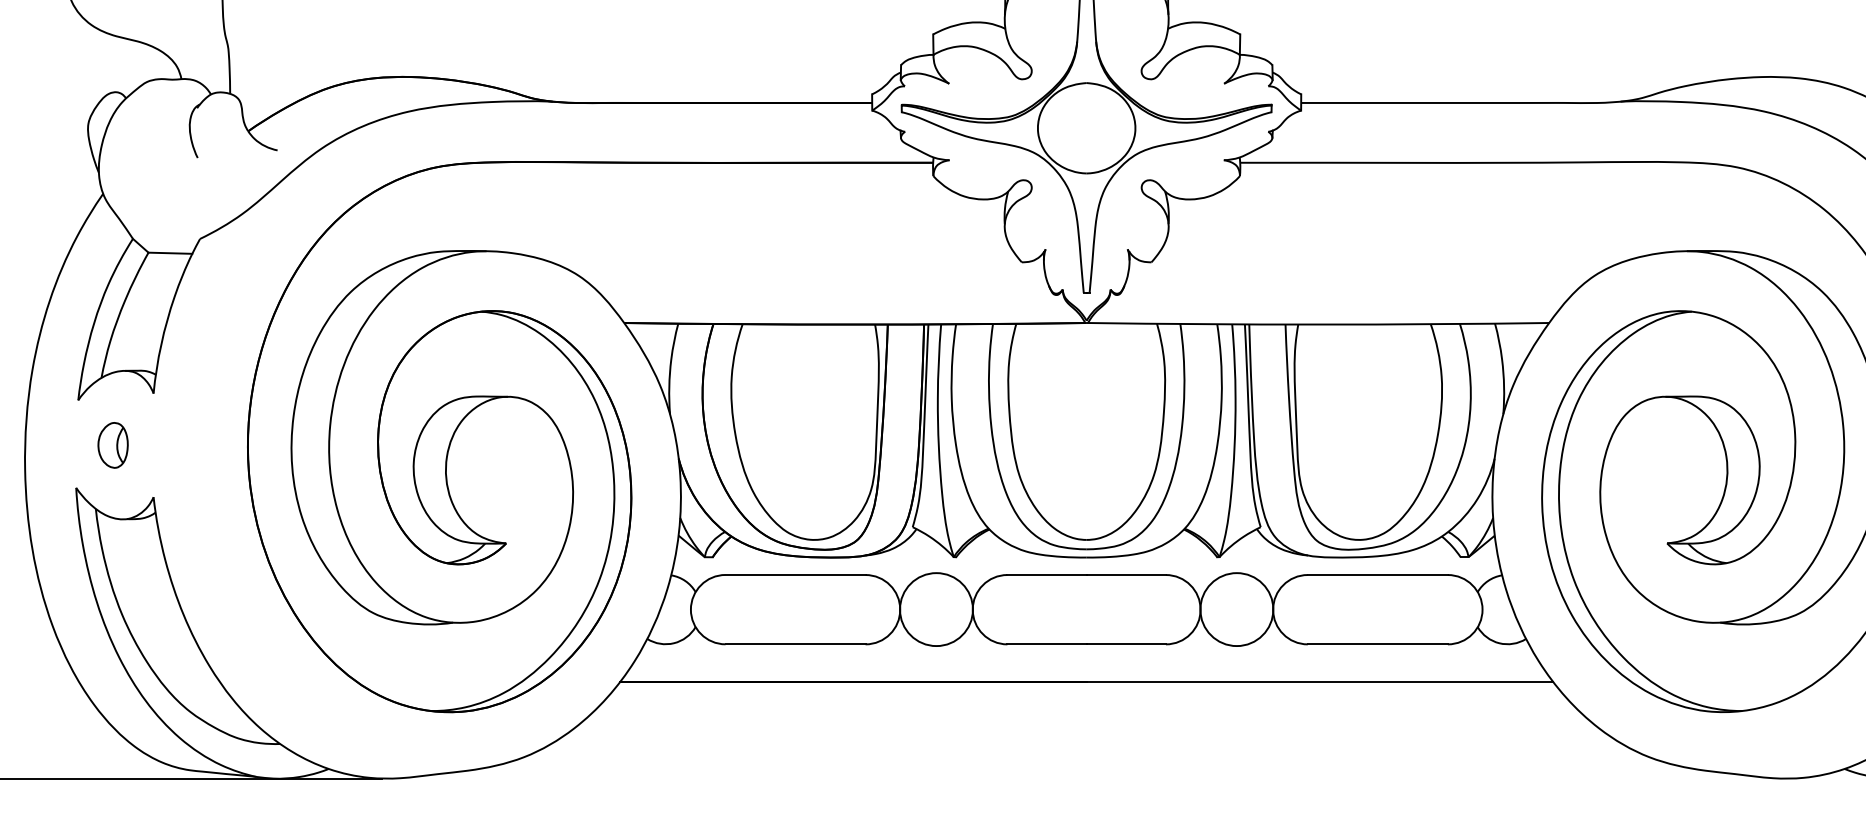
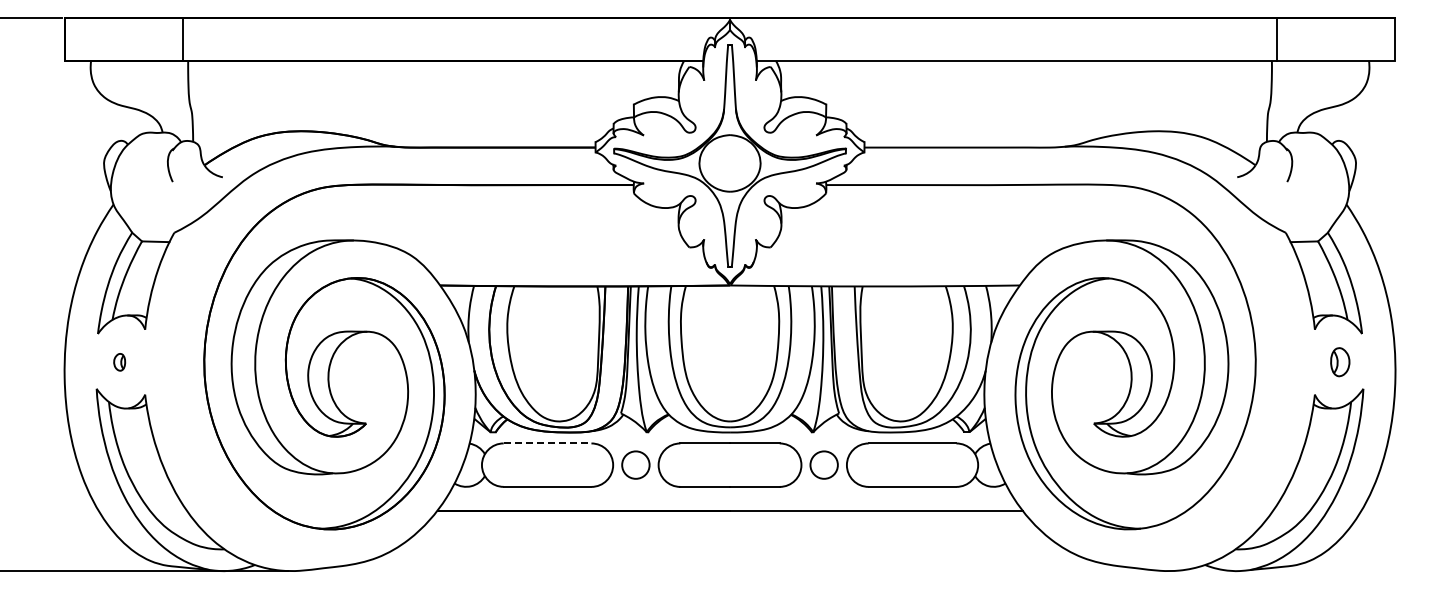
part: (112, 445) -> (119, 362), size x0.6
line: (795, 575) -> (547, 443), solid -> dashed
circle: (935, 608) -> (635, 464), size x0.6
circle: (1237, 608) -> (824, 464), size x0.6

